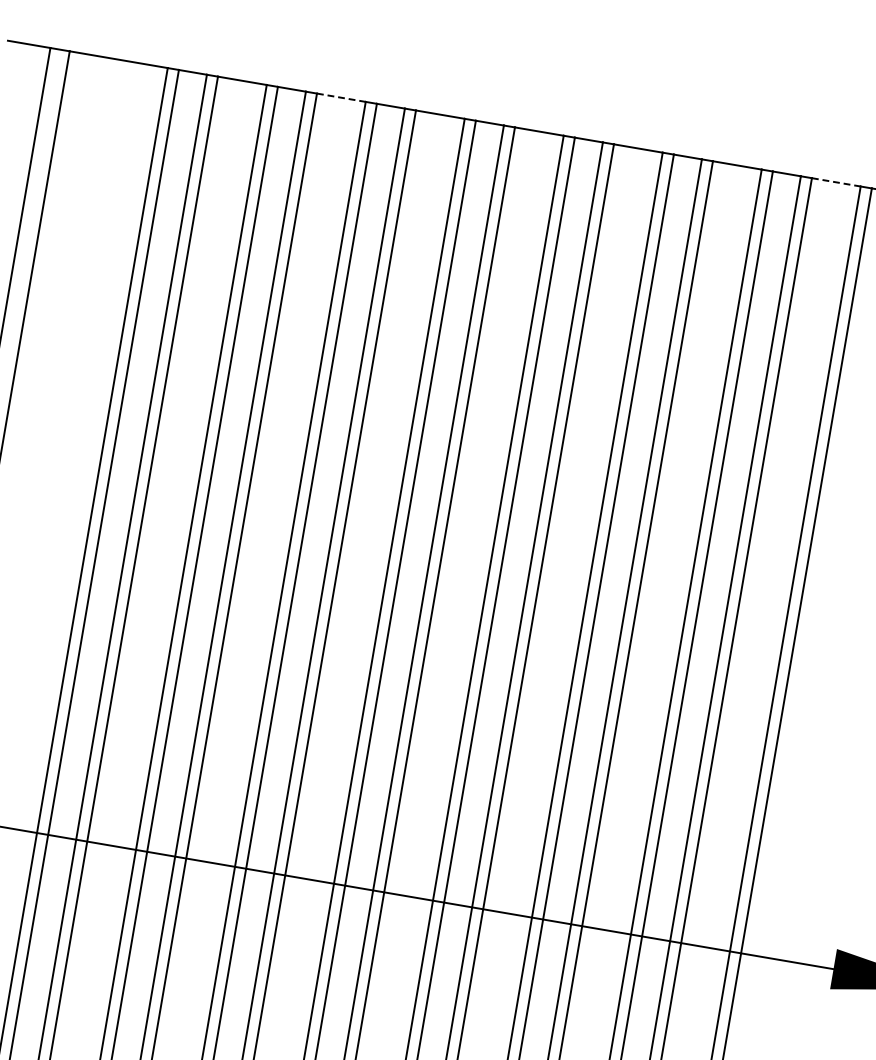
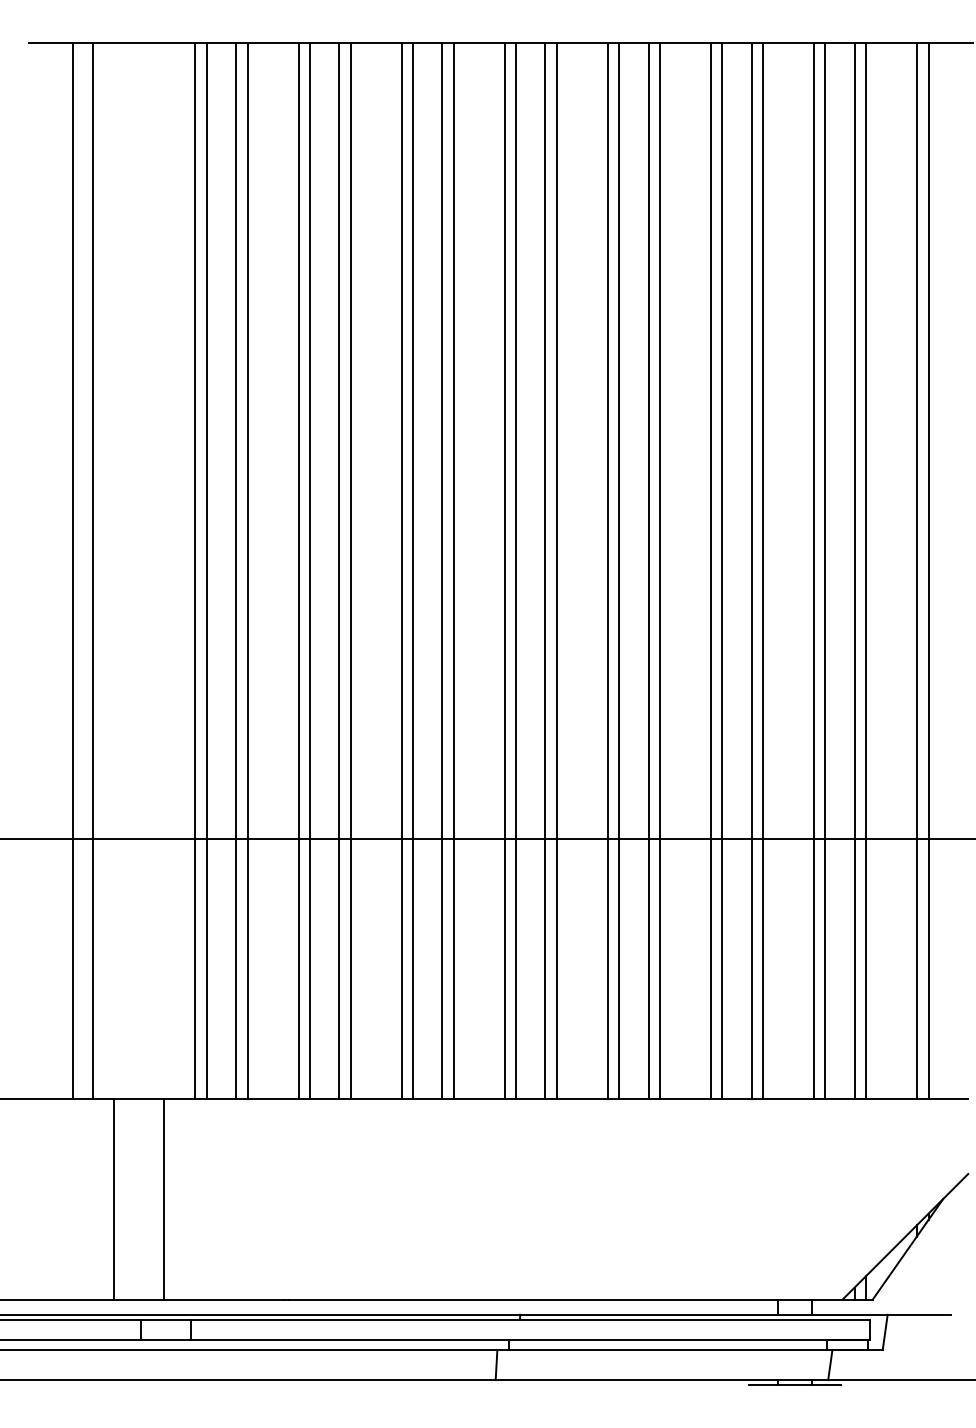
line: (341, 97) -> (376, 42), dashed -> solid
line: (837, 182) -> (892, 42), dashed -> solid

